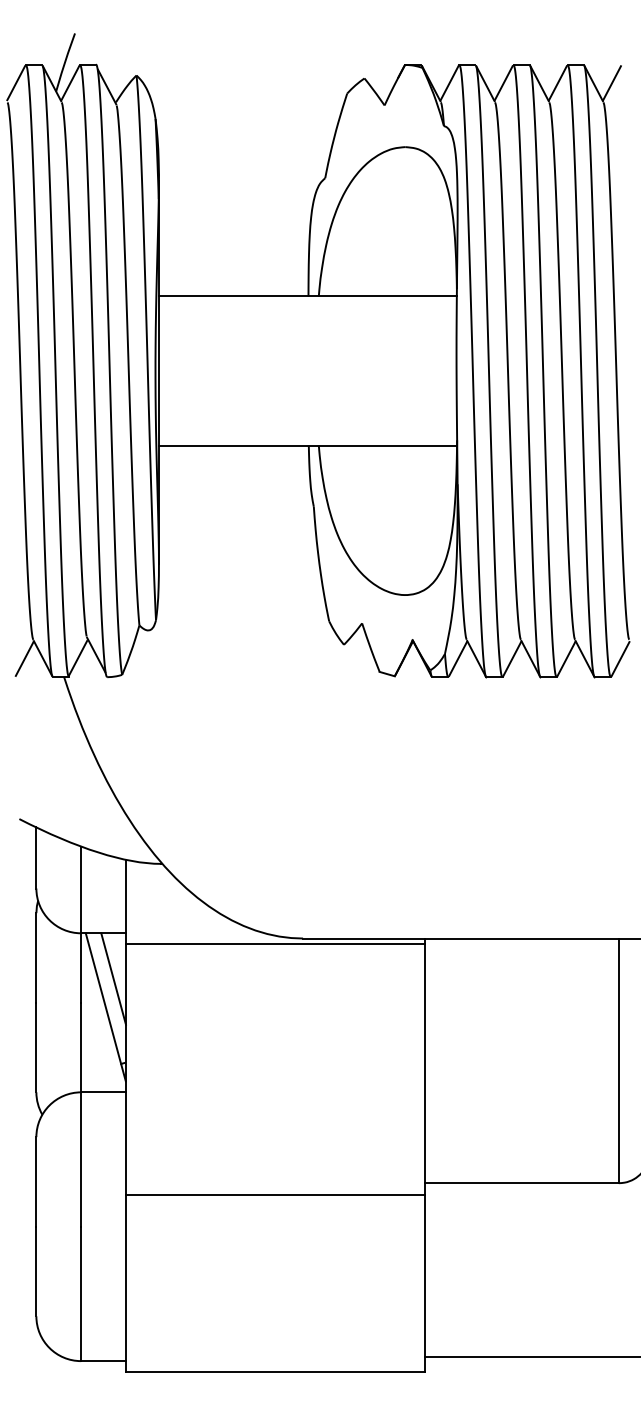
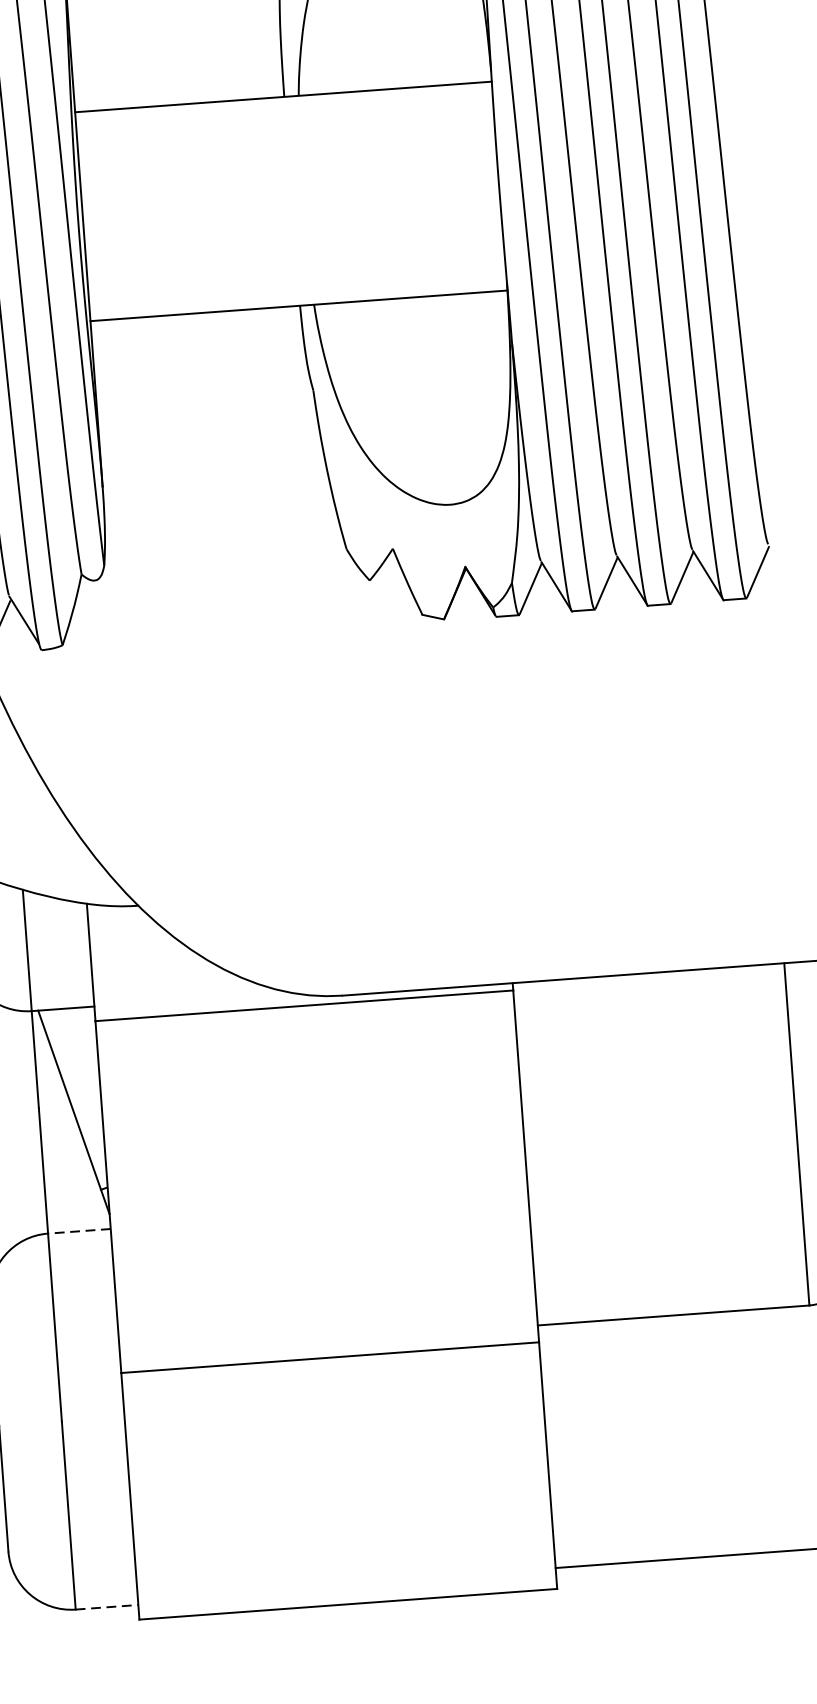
line: (113, 978) -> (81, 1071), removed
line: (103, 1092) -> (79, 1231), solid -> dashed
line: (104, 1361) -> (108, 1607), solid -> dashed

